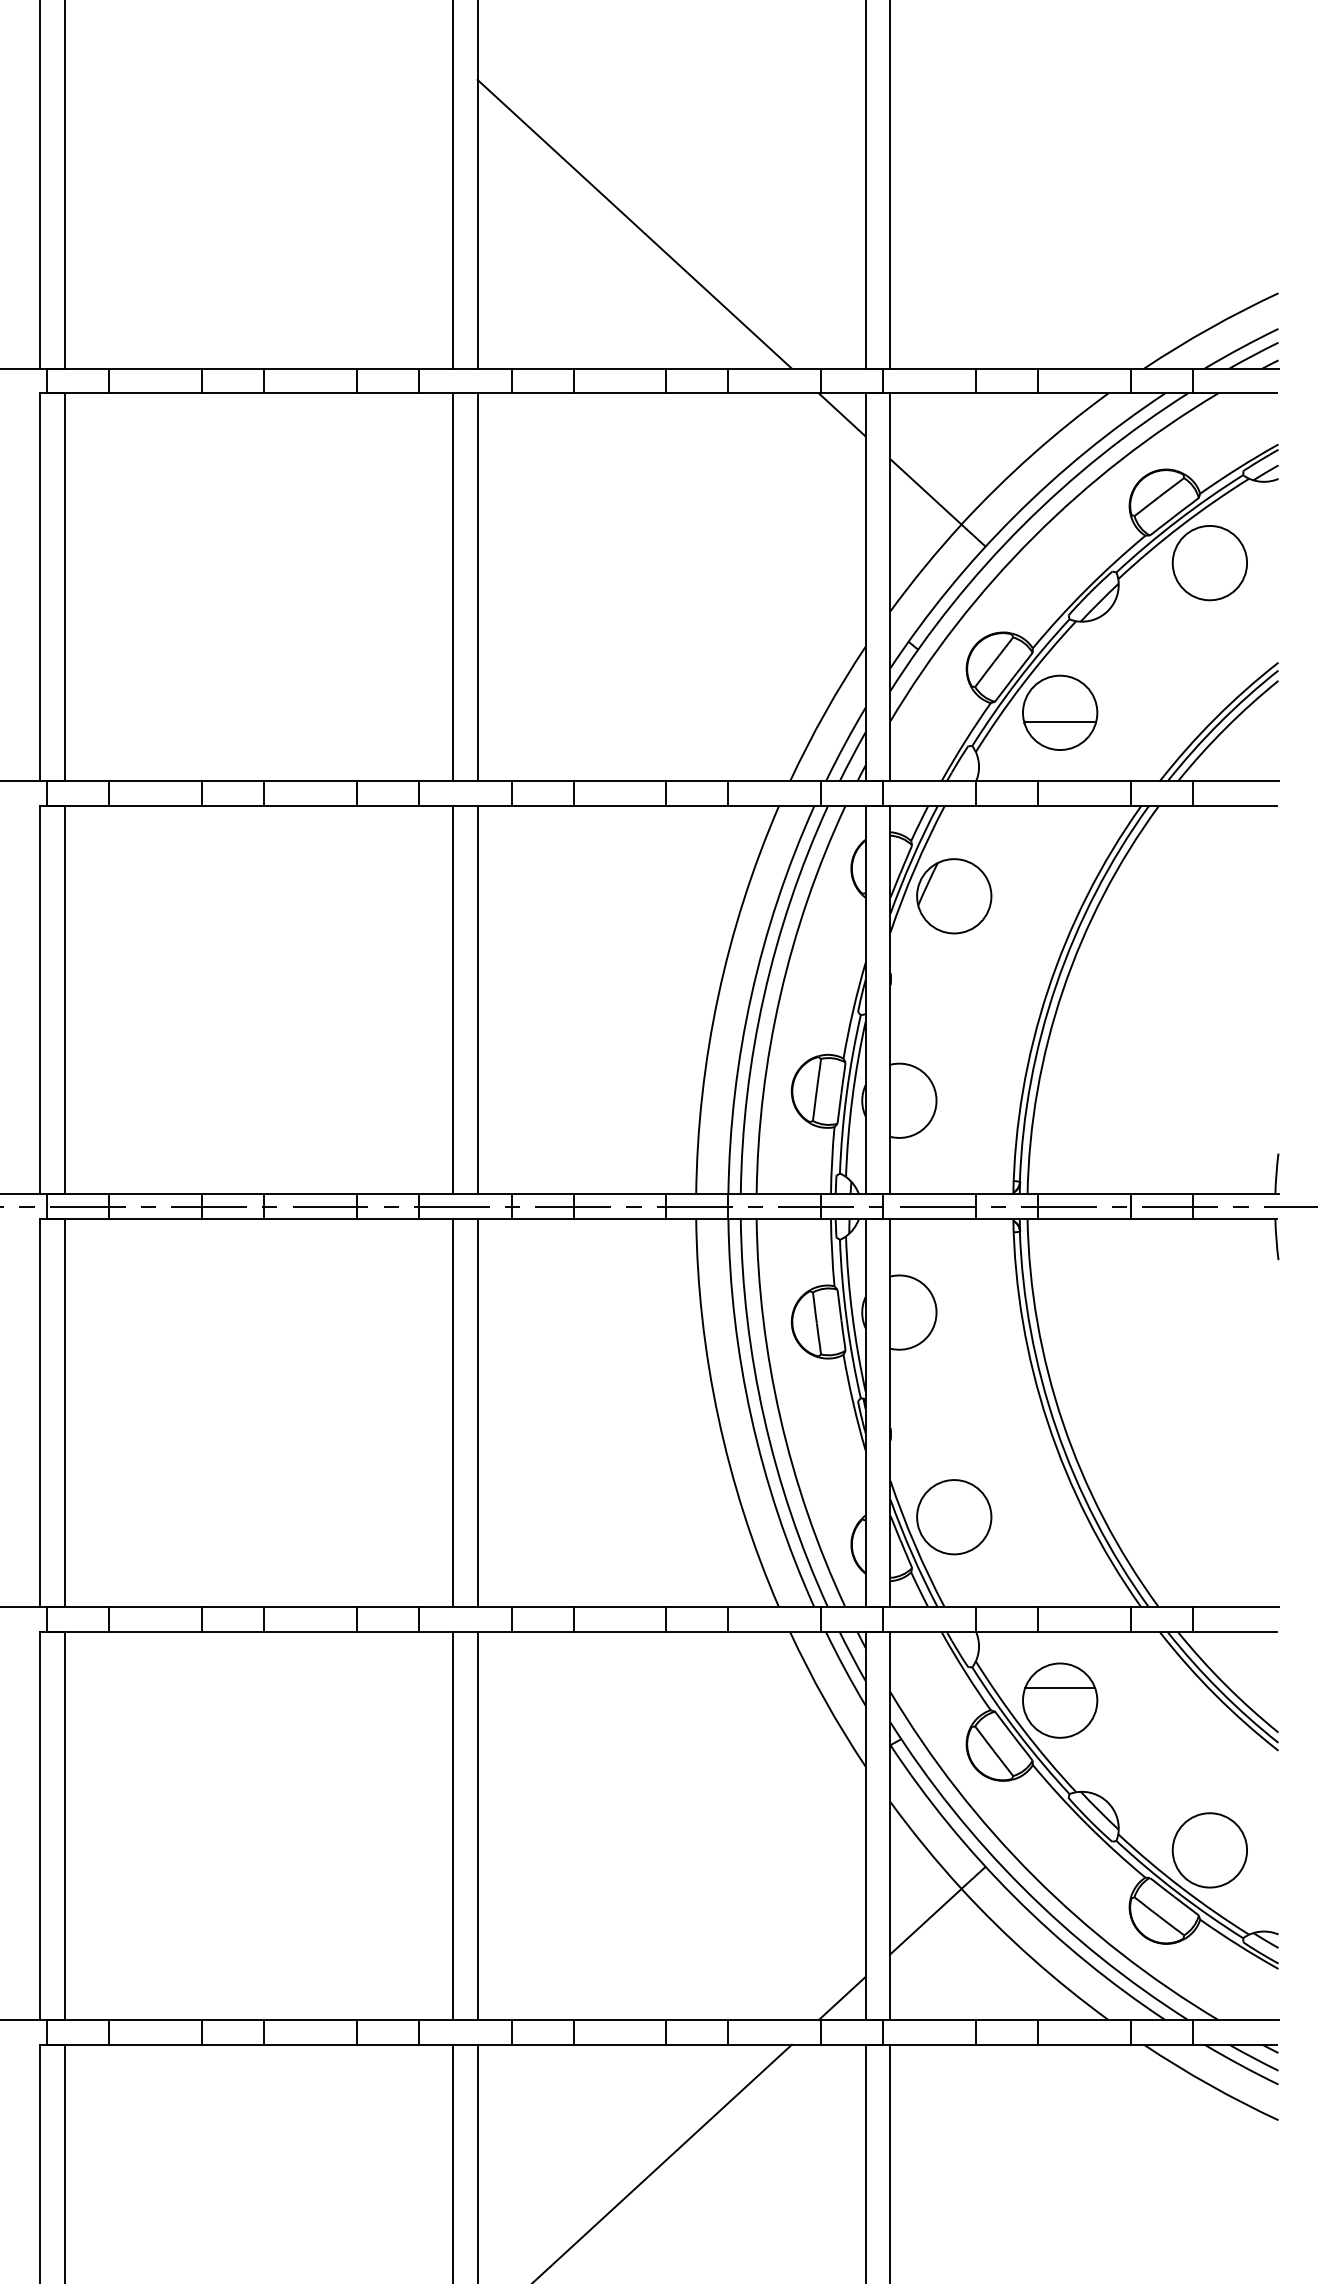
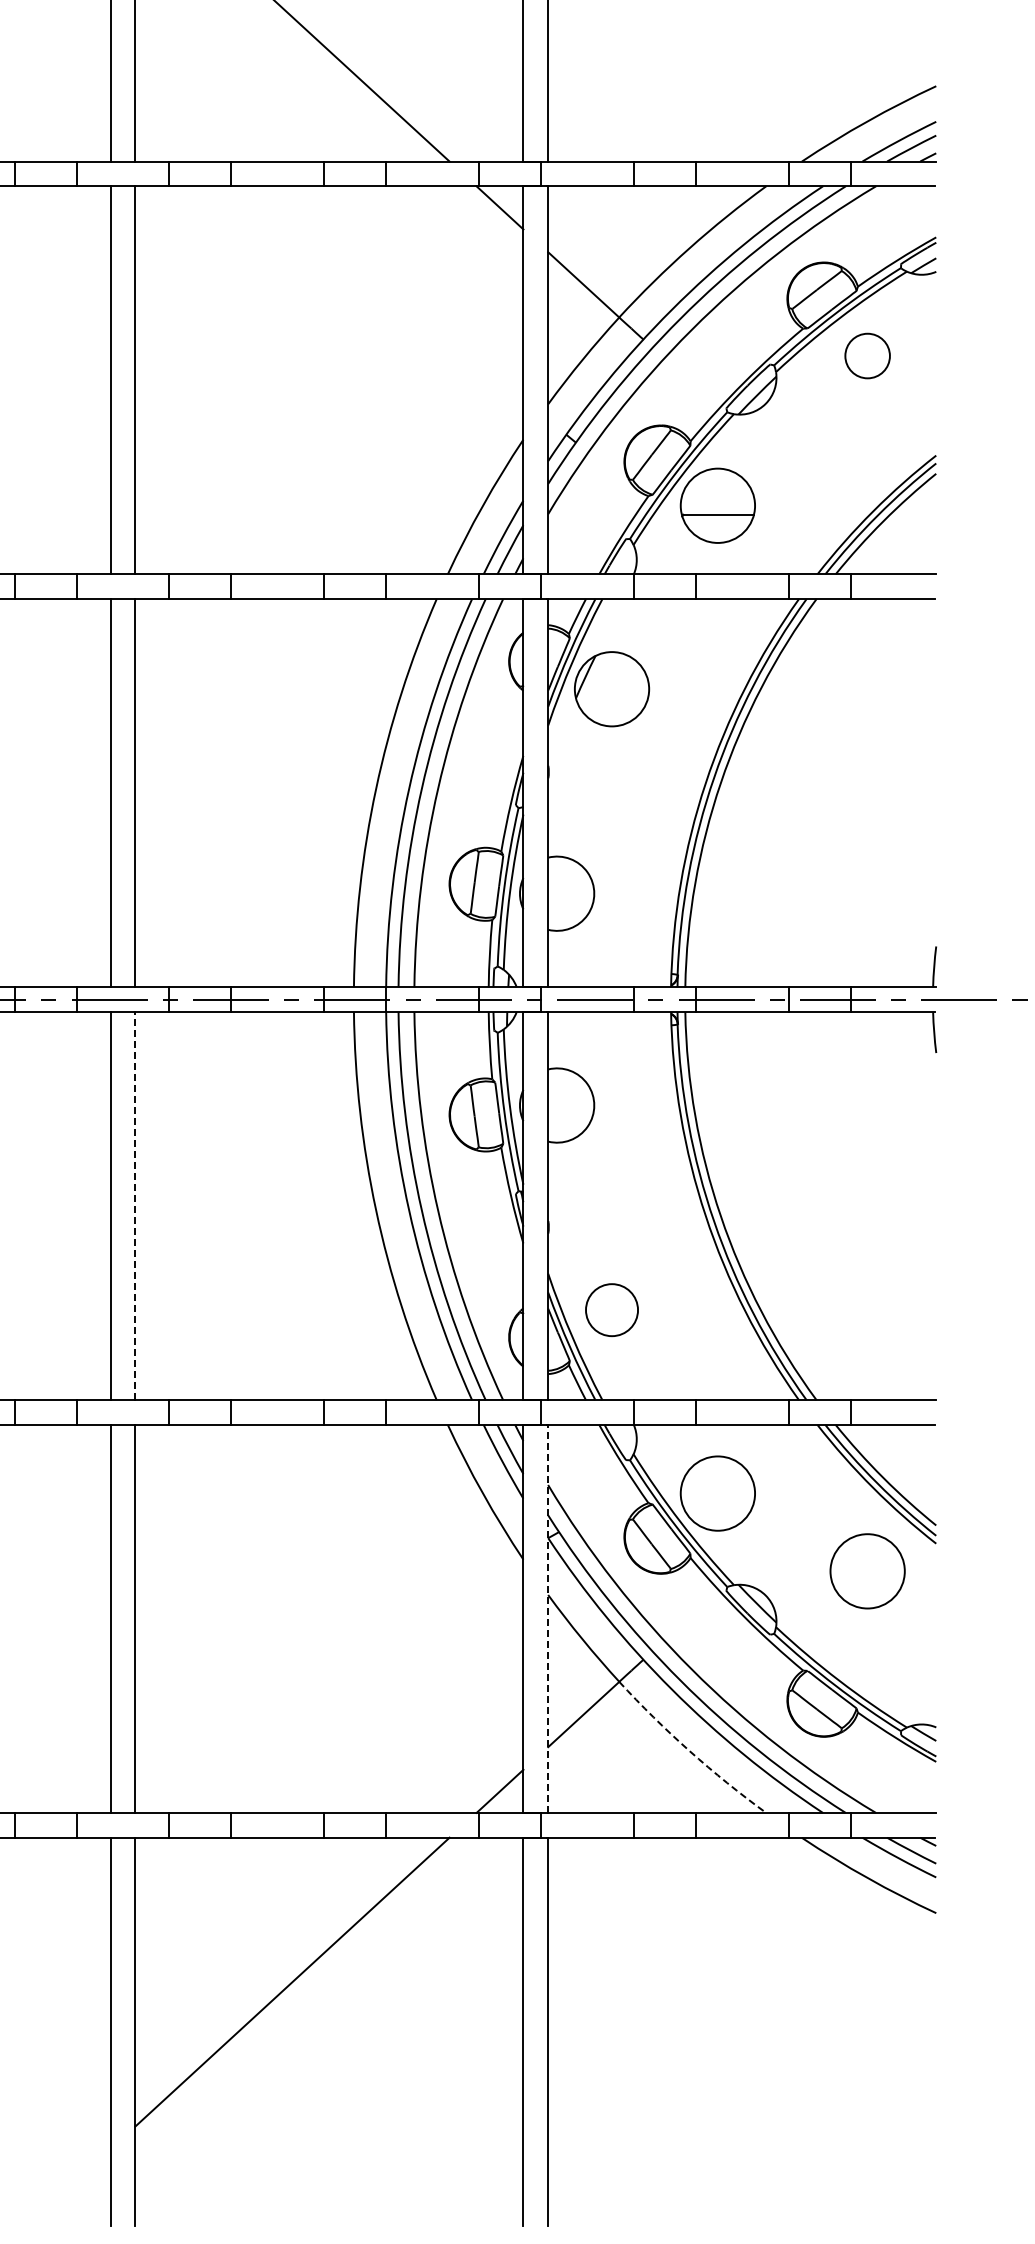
circle: (1209, 562) -> (867, 355), size x0.6
line: (477, 1412) -> (135, 1205), solid -> dashed
circle: (954, 1517) -> (612, 1310), size x0.7
line: (1060, 1688) -> (718, 1481), removed
line: (890, 1825) -> (548, 1618), solid -> dashed
circle: (1209, 1850) -> (867, 1571), moved
arc: (1031, 1958) -> (689, 1751), solid -> dashed

